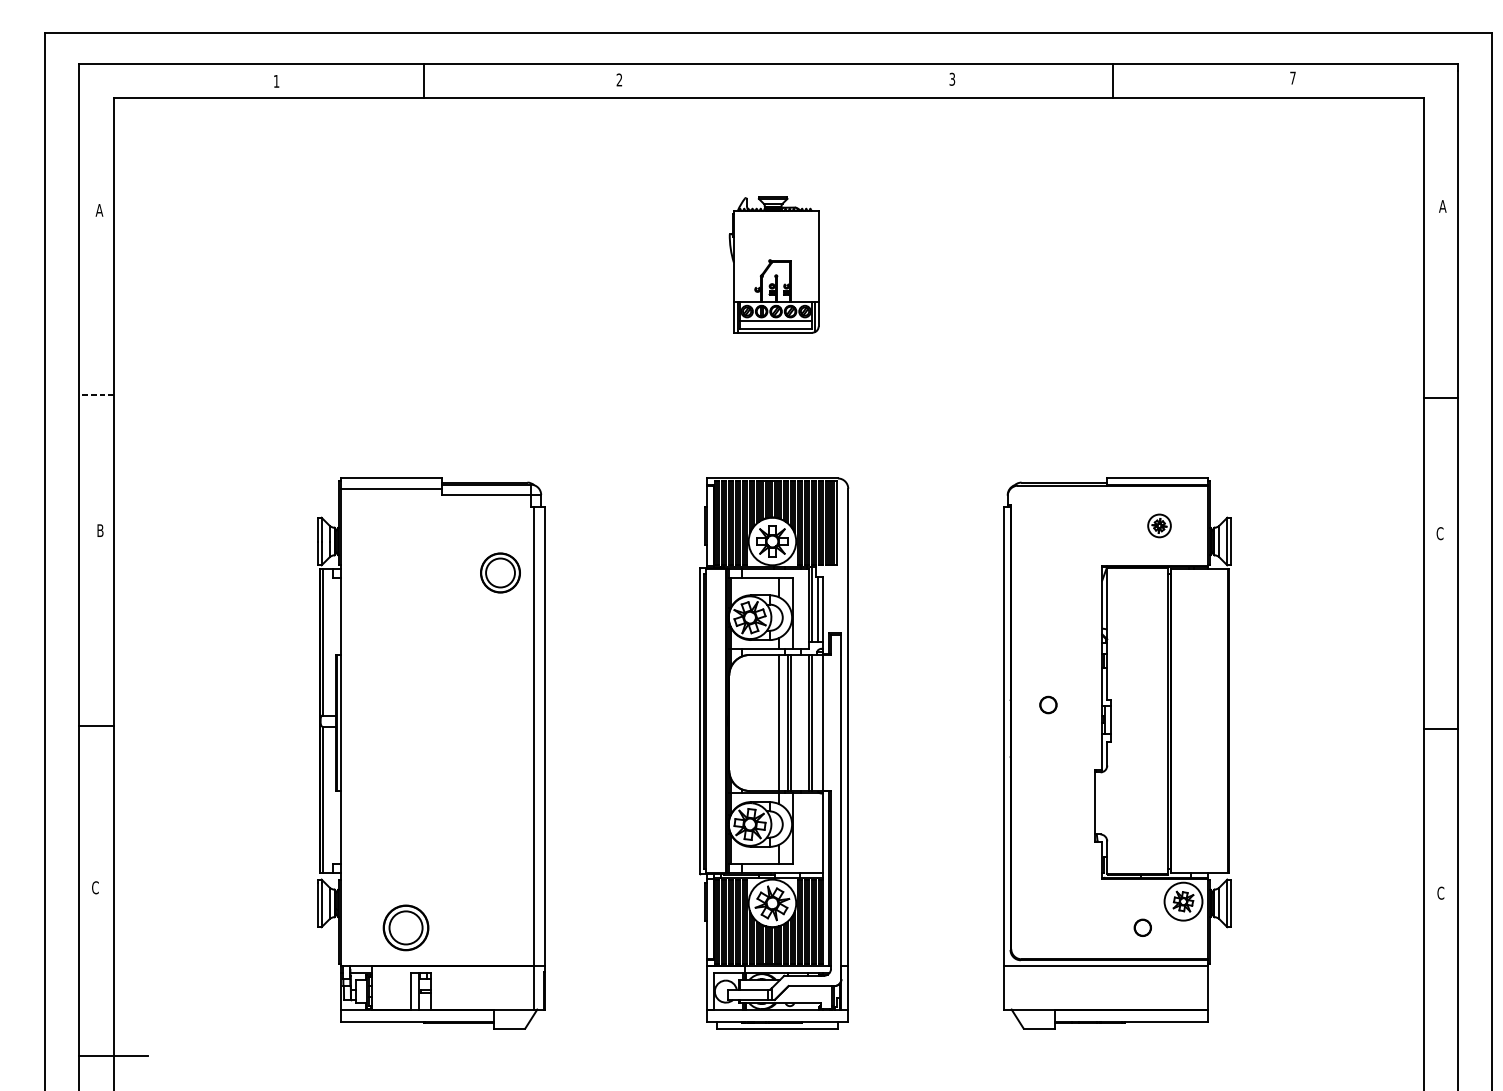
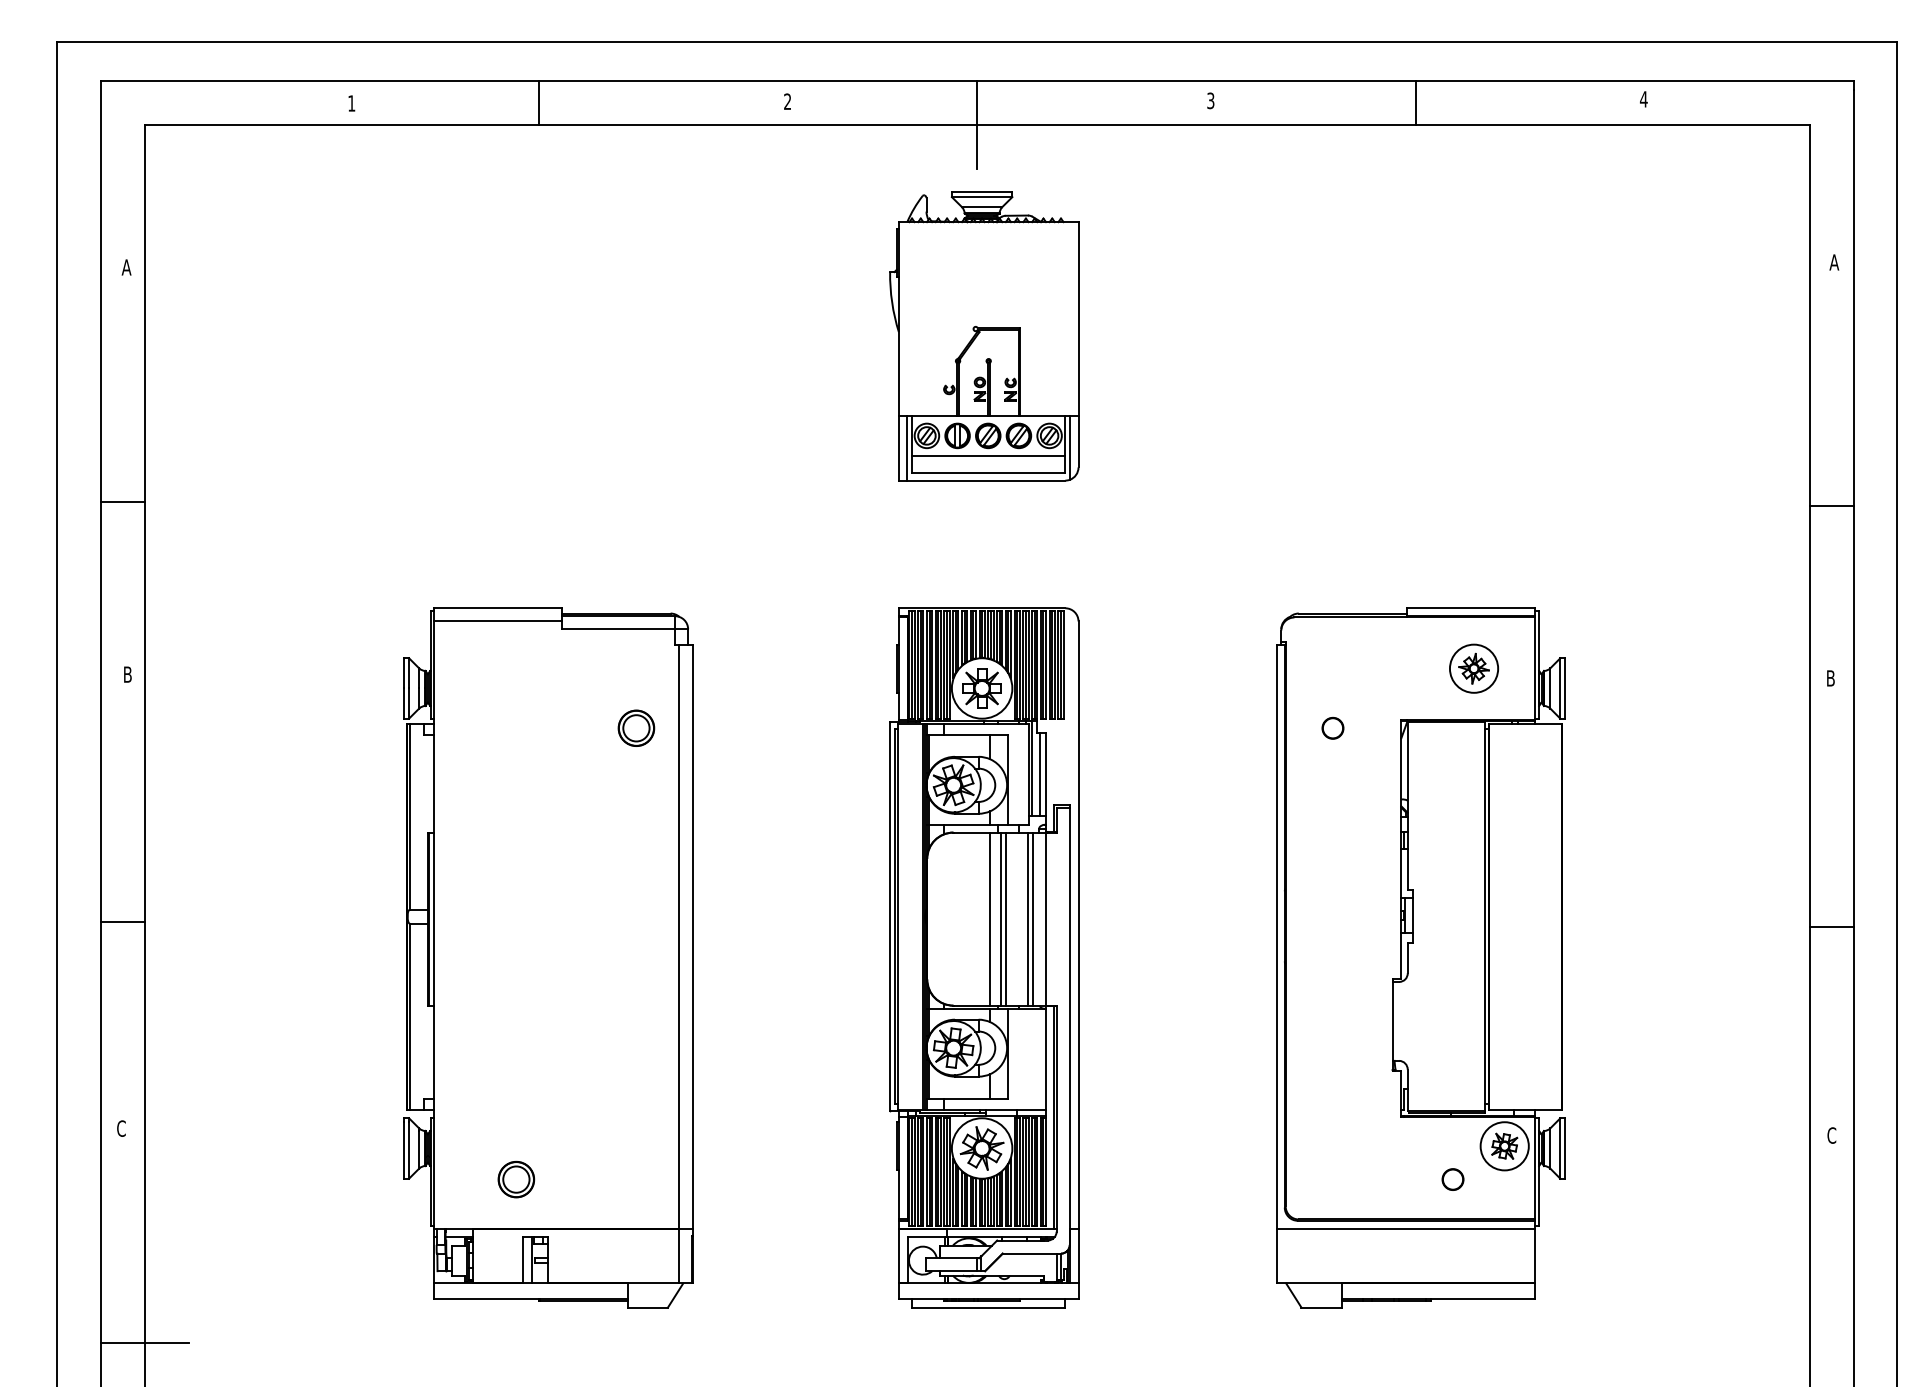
text: (1292, 78) -> (1643, 99), 7 -> 4
line: (768, 97) -> (977, 124), added
part: (774, 264) -> (984, 336), size x1.67
line: (97, 394) -> (123, 501), dashed -> solid
part: (1159, 525) -> (1474, 668), size x1.67
text: (1439, 533) -> (1830, 678), C -> B
part: (500, 572) -> (636, 727), size x0.71
circle: (1048, 704) -> (1332, 727), moved
part: (406, 927) -> (516, 1179), size x0.62

